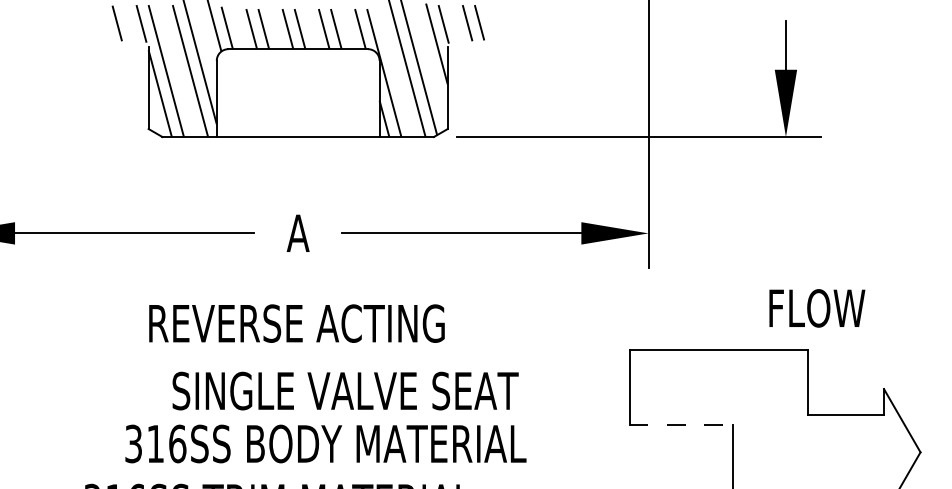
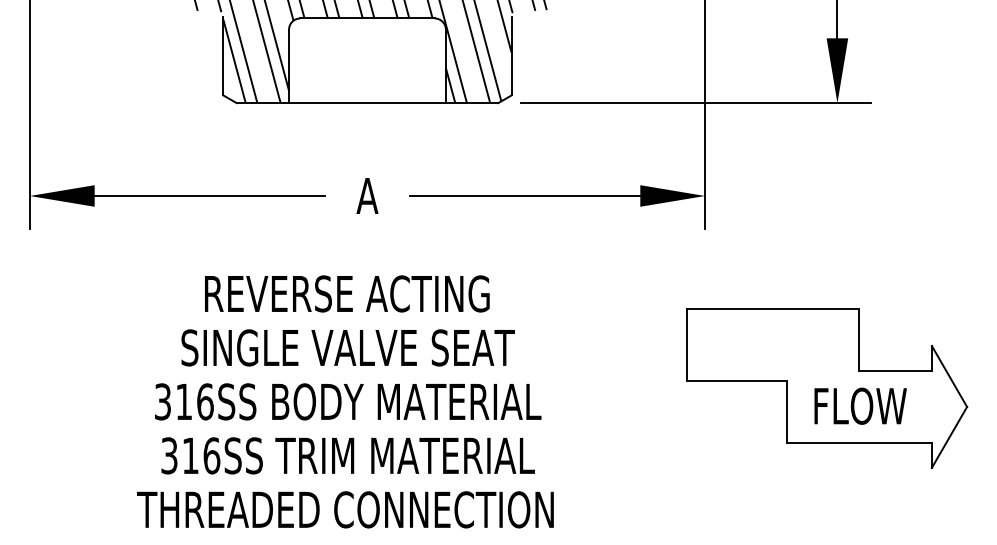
text: (817, 307) -> (860, 405), moved
text: (297, 323) -> (347, 293), moved
text: (344, 390) -> (347, 347), moved
line: (681, 424) -> (736, 380), dashed -> solid
text: (326, 443) -> (348, 401), moved

